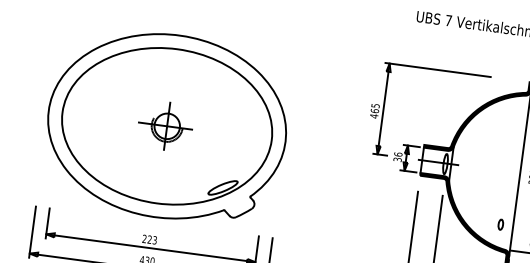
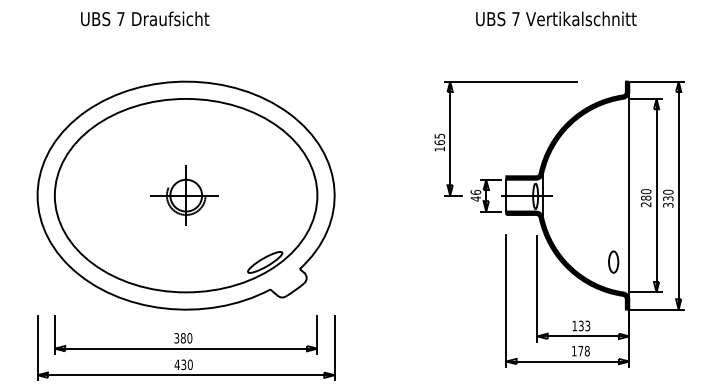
text: (374, 115) -> (439, 148), 465 -> 165
text: (397, 159) -> (475, 198), 36 -> 46
part: (500, 224) -> (613, 261), size x1.67
text: (149, 239) -> (183, 338), 223 -> 380

